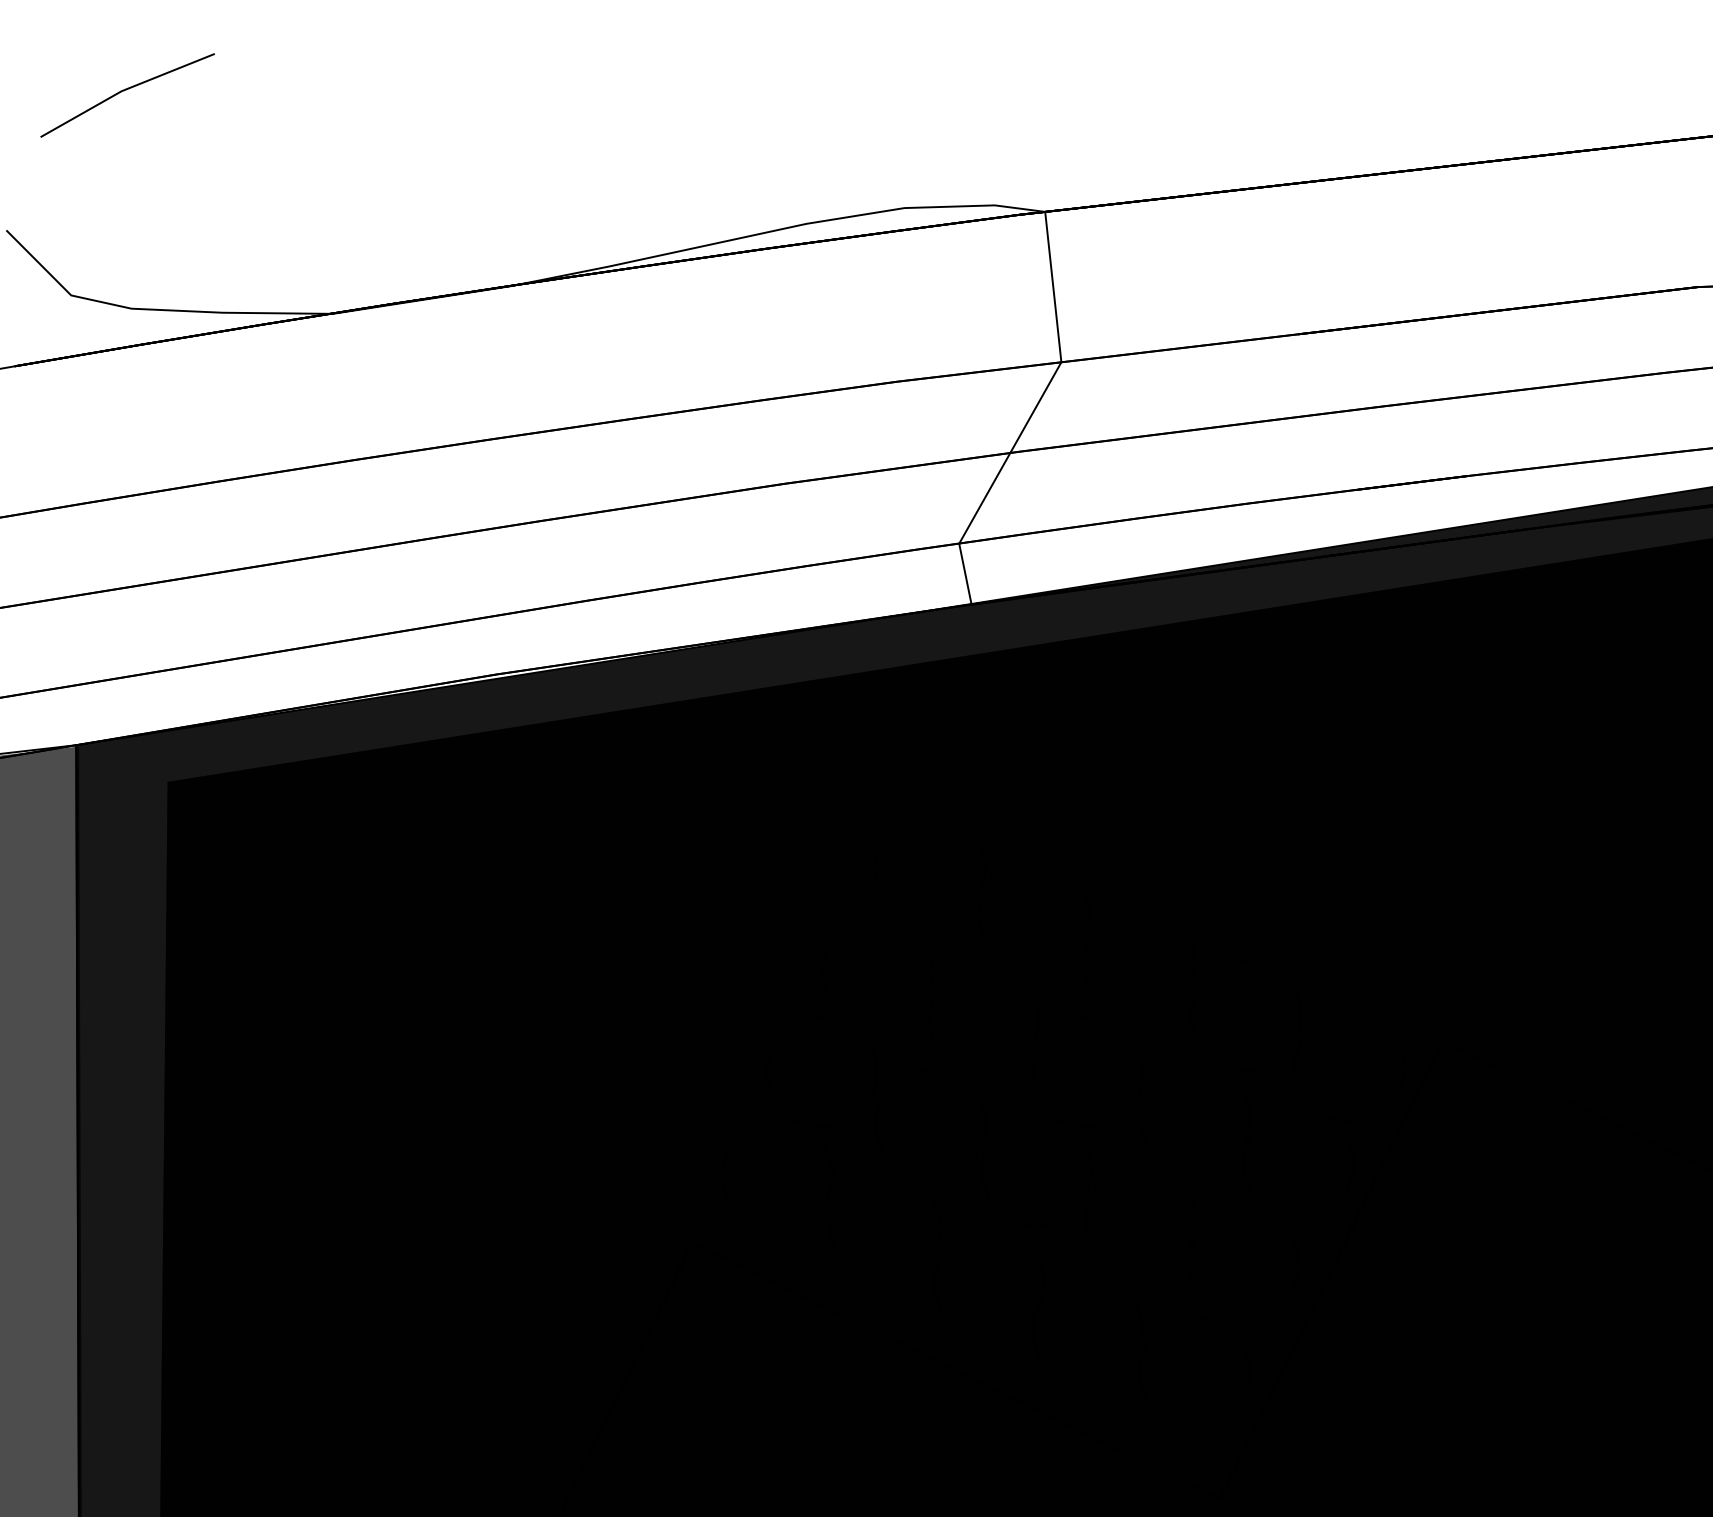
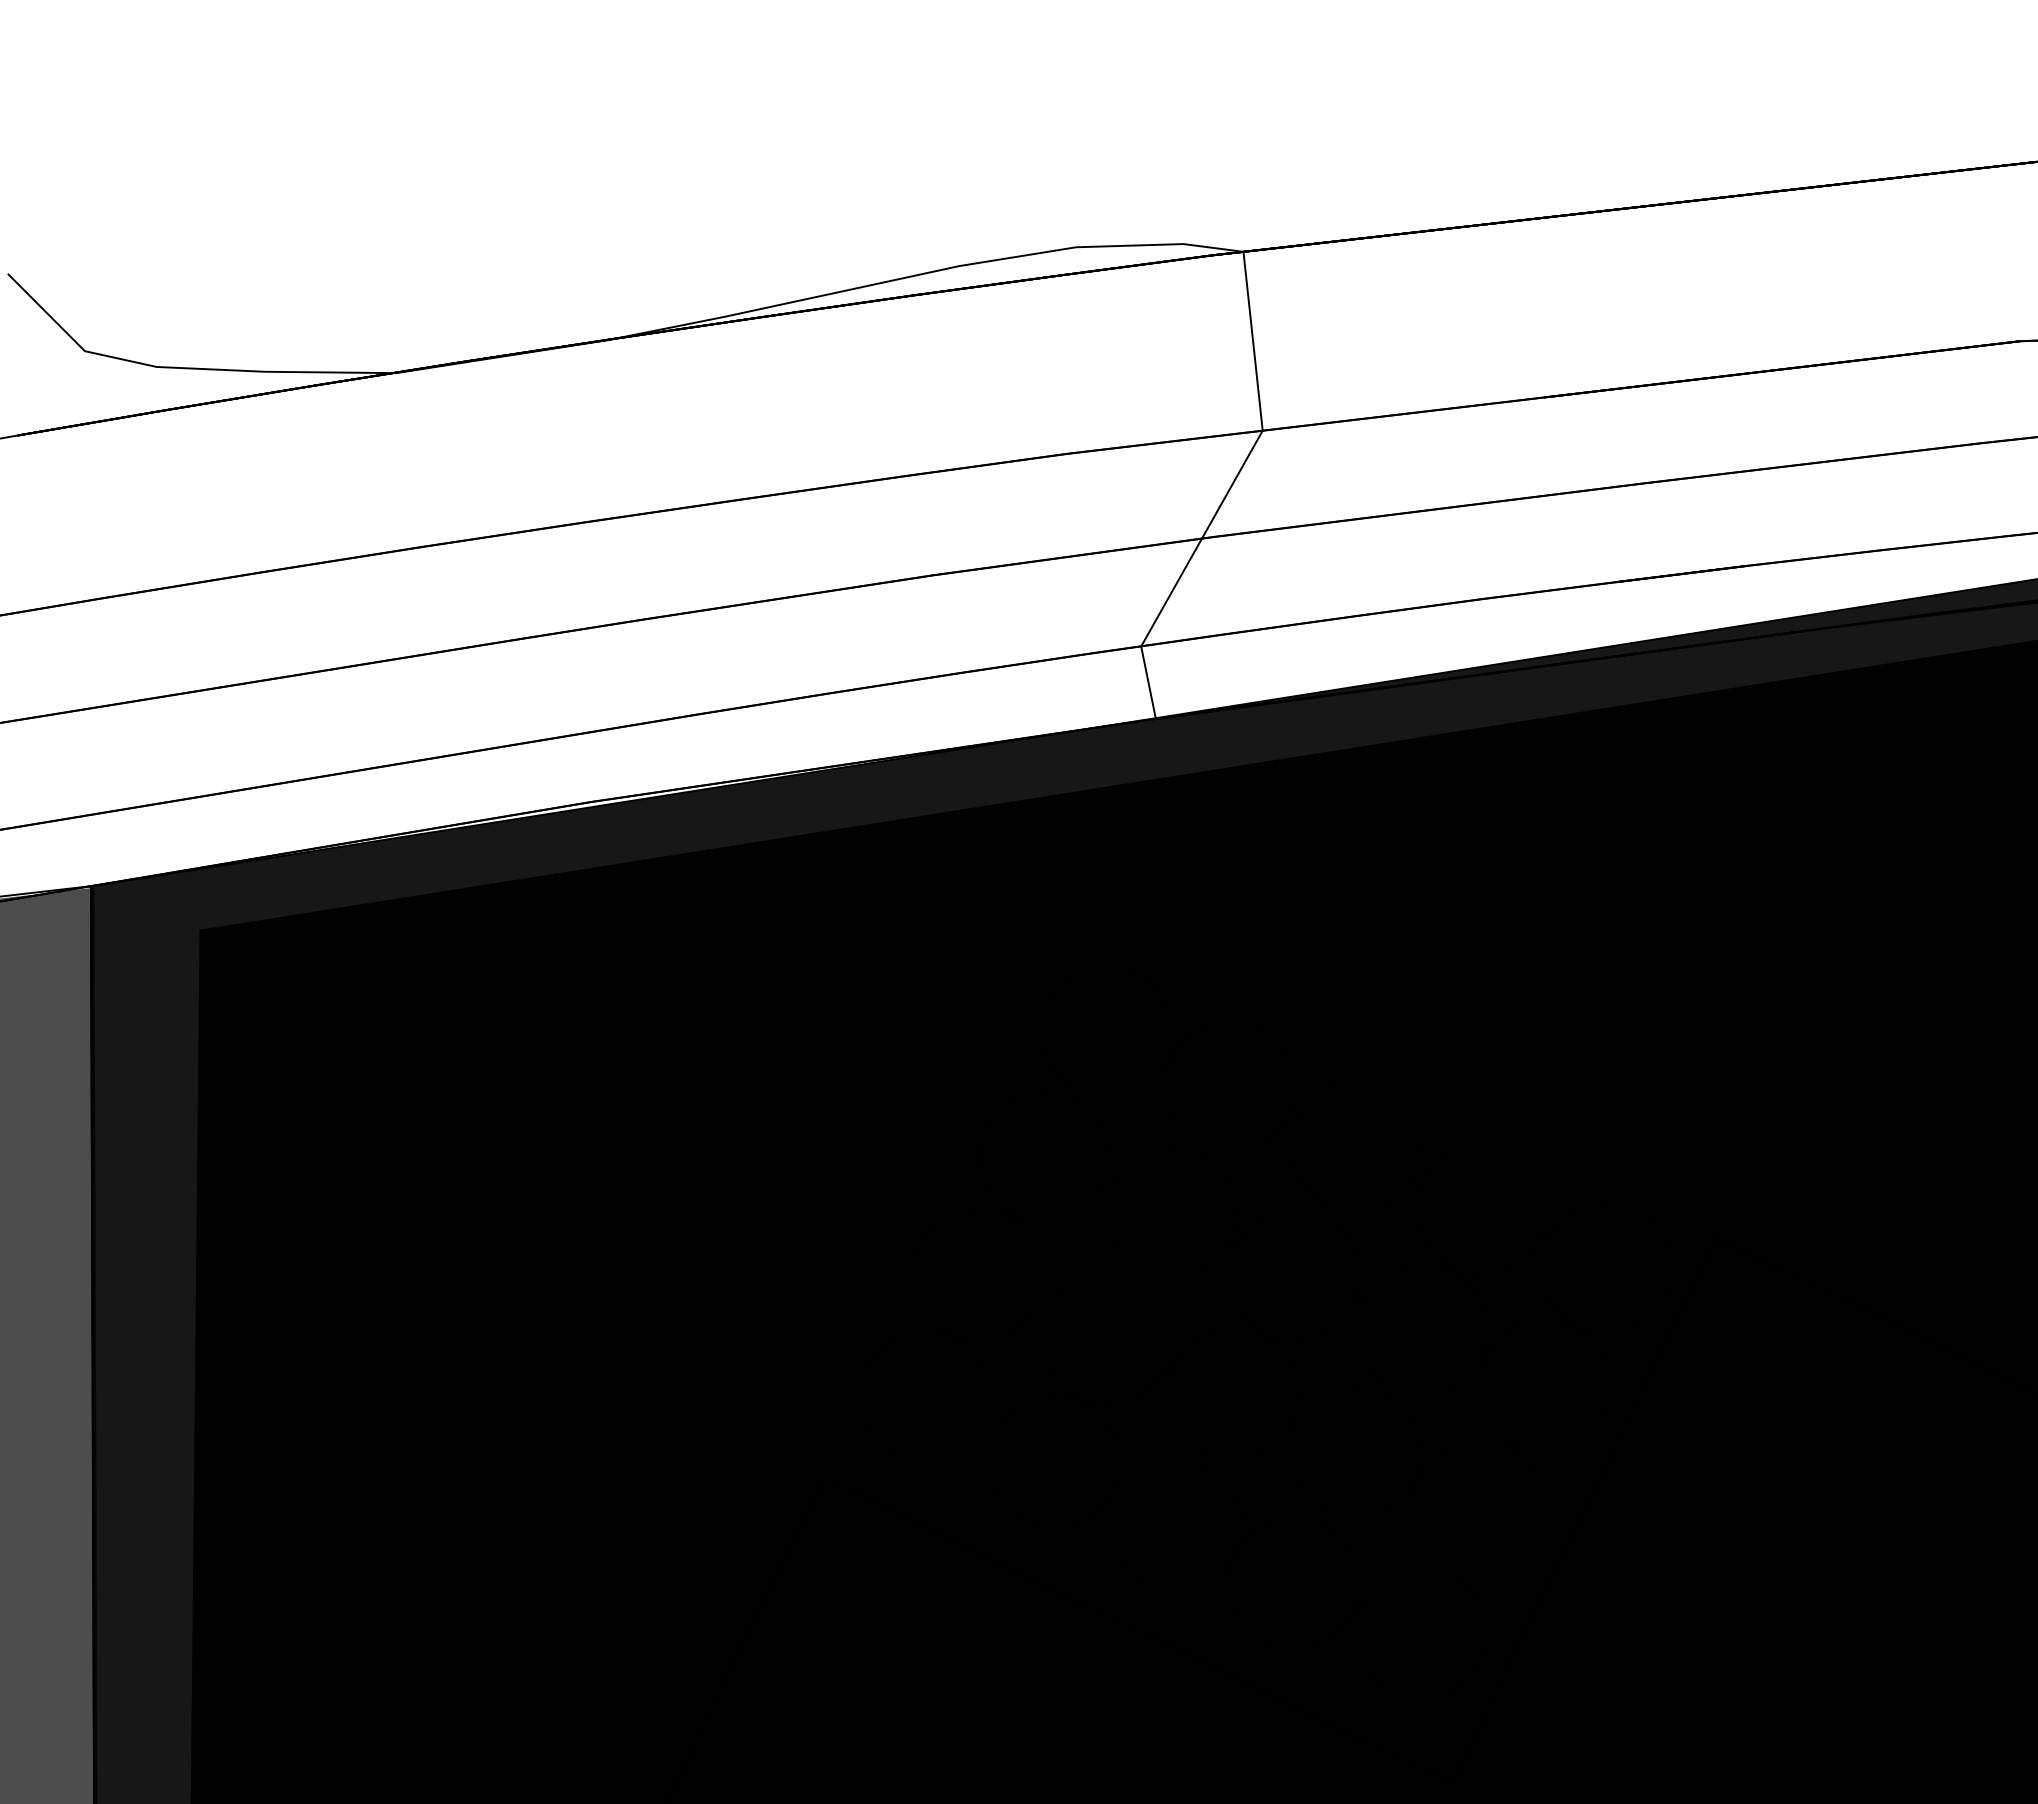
line: (126, 90) -> (150, 107), removed

